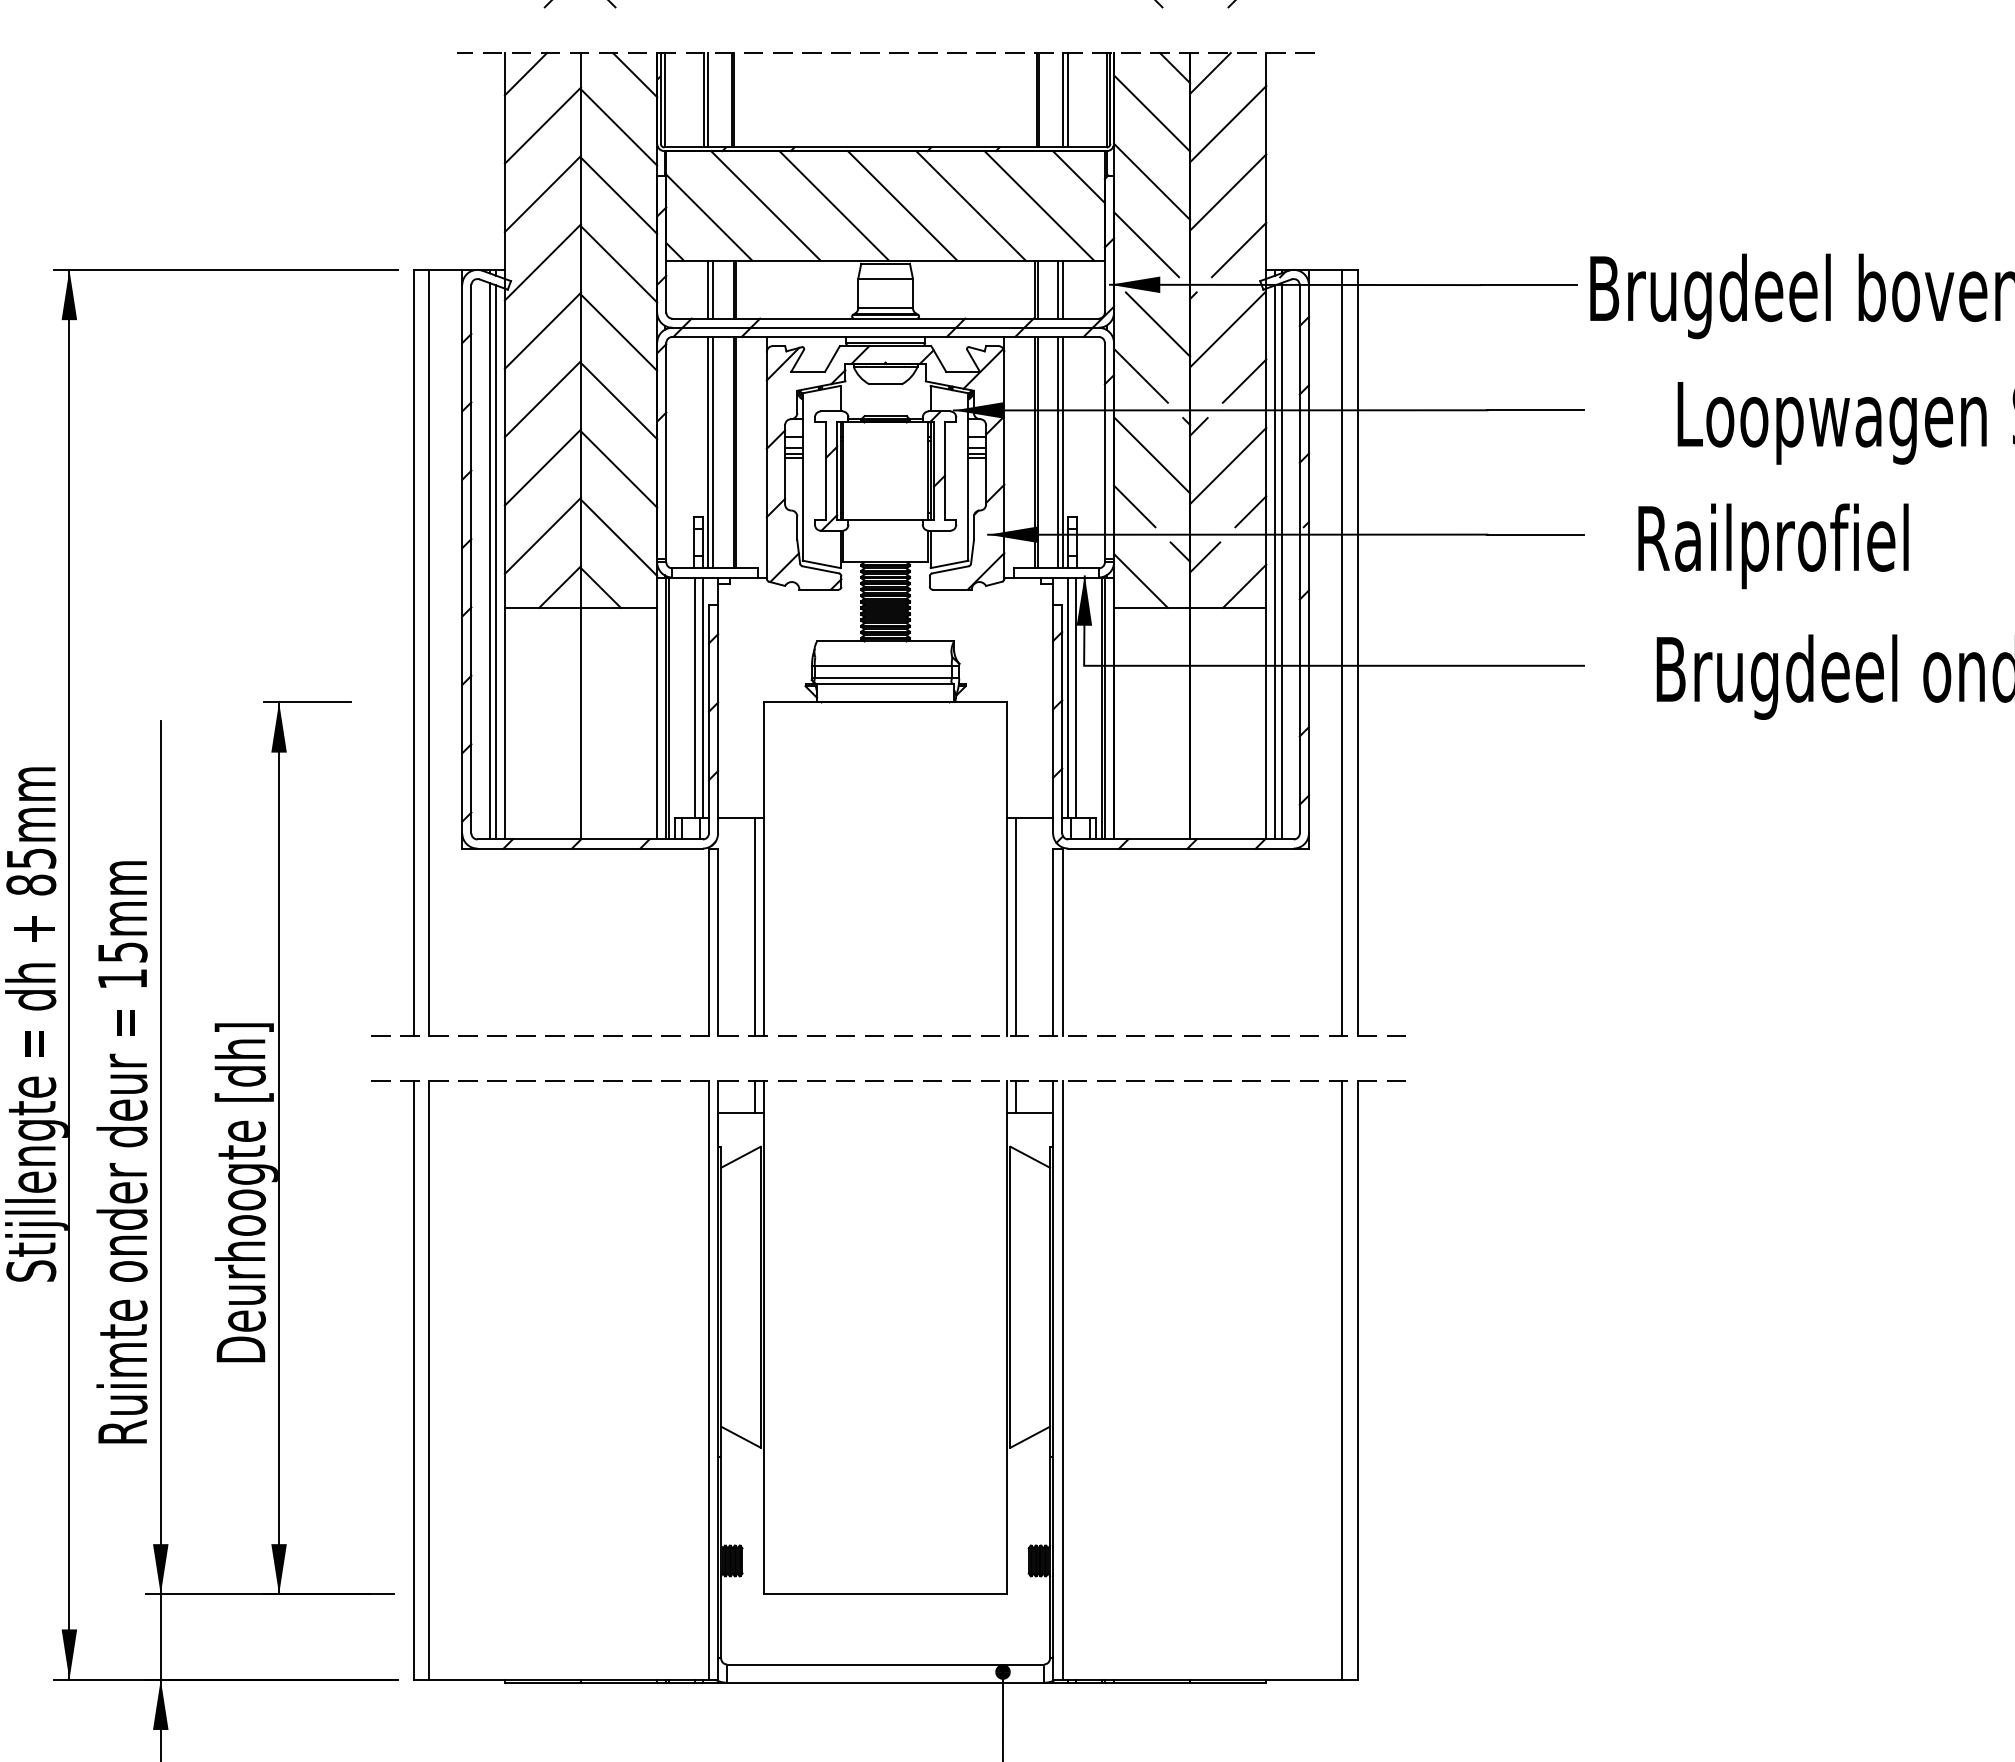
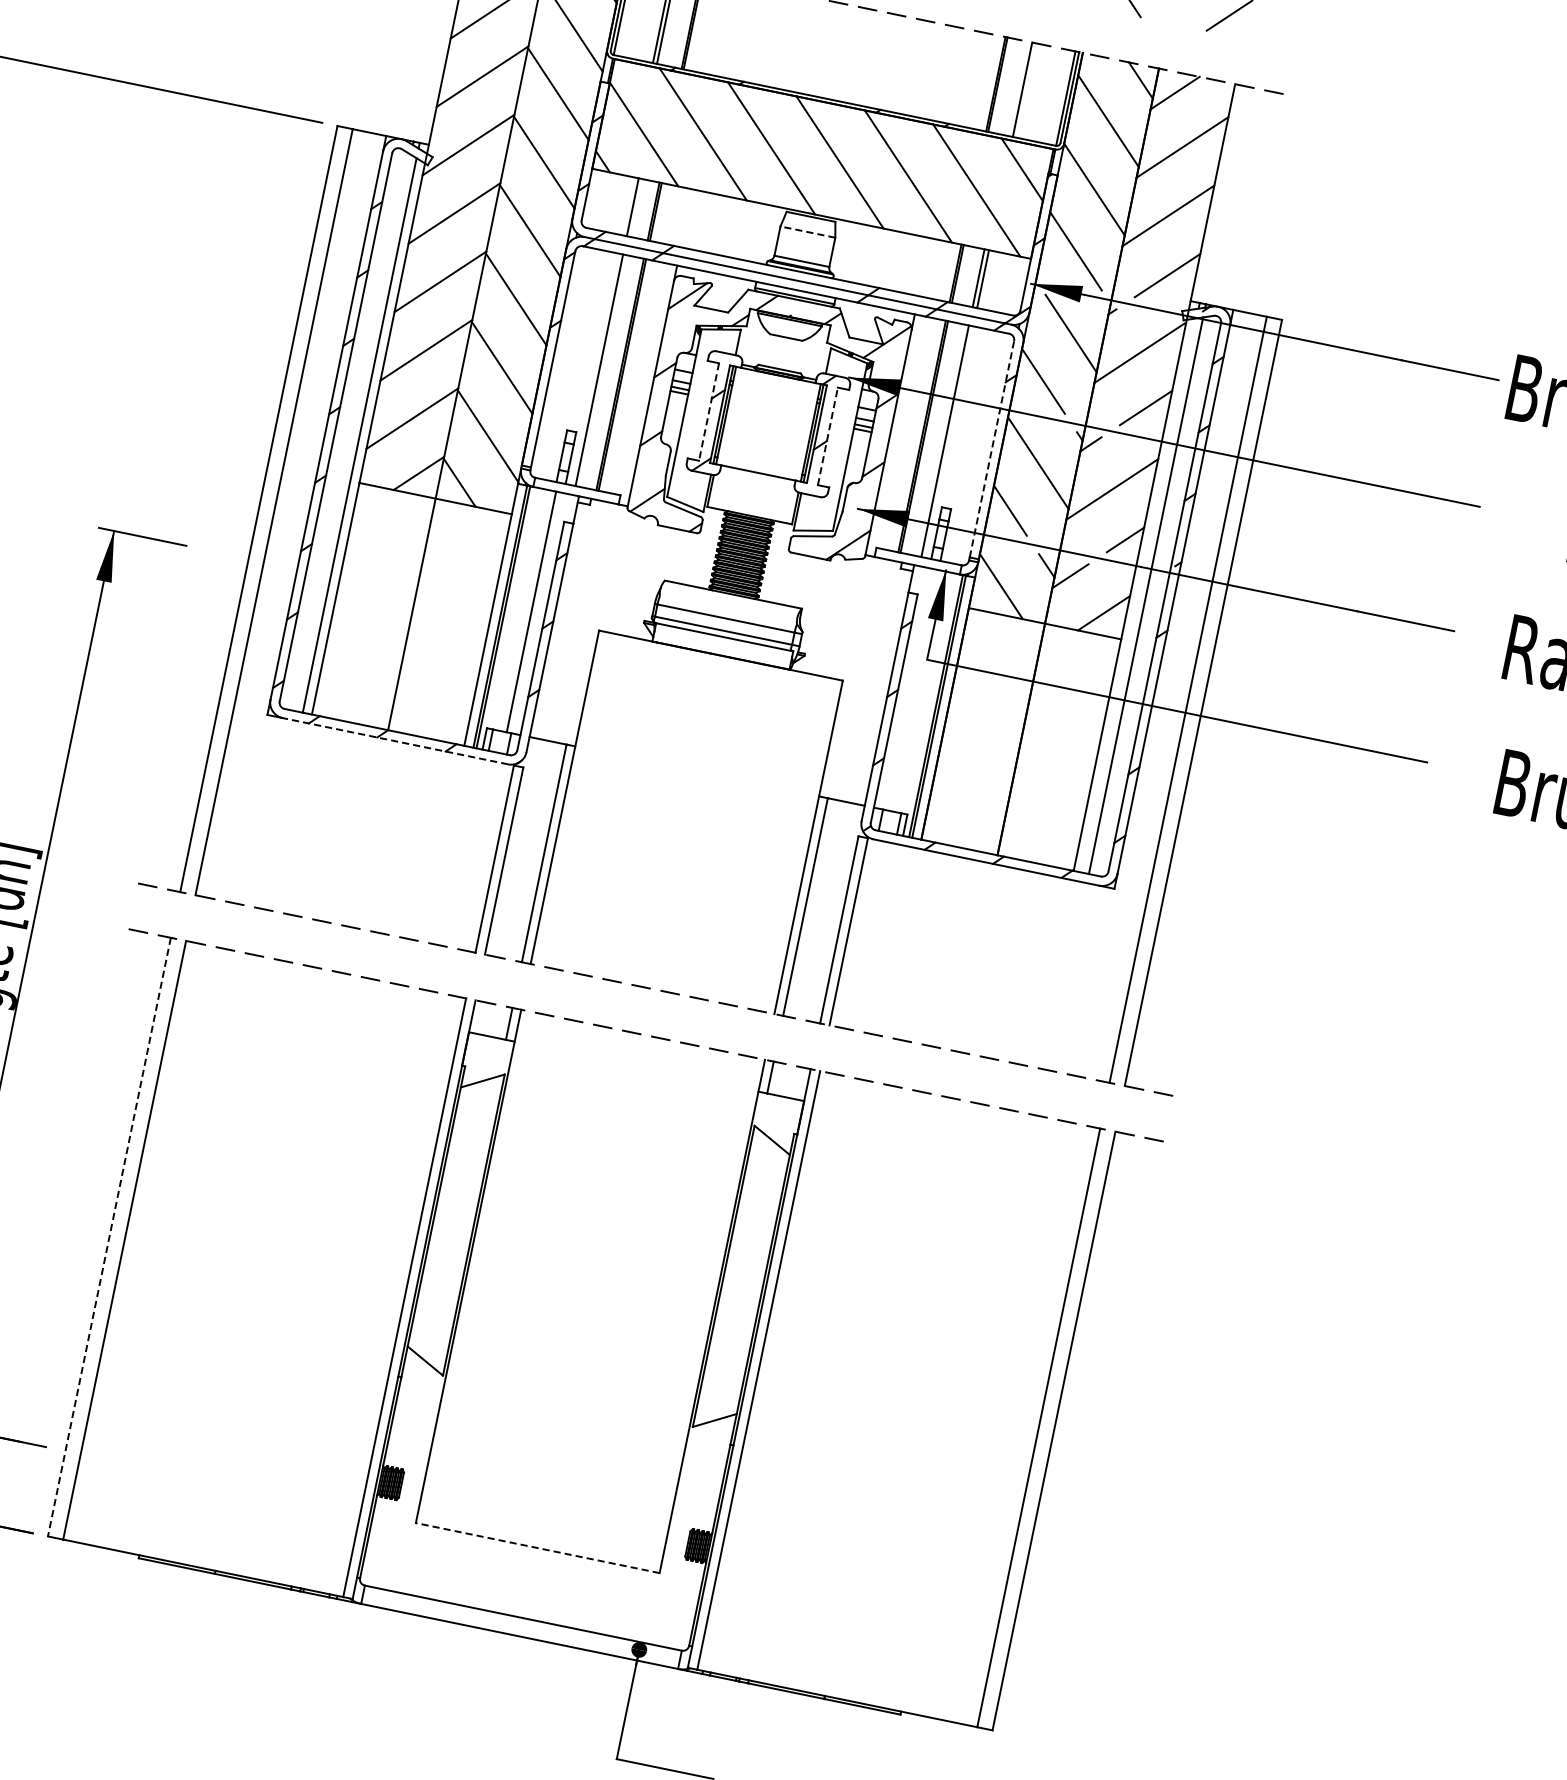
line: (1067, 100) -> (1026, 90), removed
line: (885, 279) -> (807, 232), solid -> dashed
line: (708, 289) -> (628, 206), removed
line: (1104, 450) -> (991, 448), solid -> dashed
line: (708, 452) -> (595, 369), removed
line: (1062, 452) -> (949, 441), removed
line: (826, 471) -> (709, 412), solid -> dashed
line: (945, 471) -> (828, 436), solid -> dashed
line: (489, 561) -> (353, 433), removed
line: (1275, 562) -> (1139, 595), removed
line: (702, 697) -> (538, 613), removed
line: (1068, 697) -> (904, 688), removed
line: (1075, 697) -> (911, 689), removed
line: (590, 848) -> (395, 741), solid -> dashed
line: (413, 1381) -> (109, 1238), solid -> dashed
line: (885, 1594) -> (537, 1548), solid -> dashed

